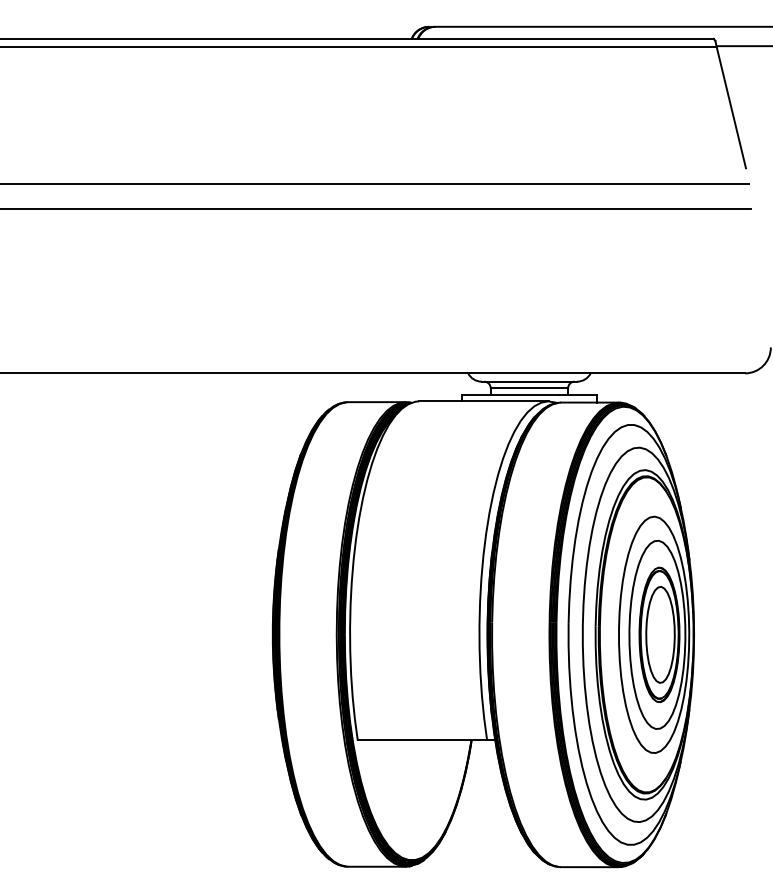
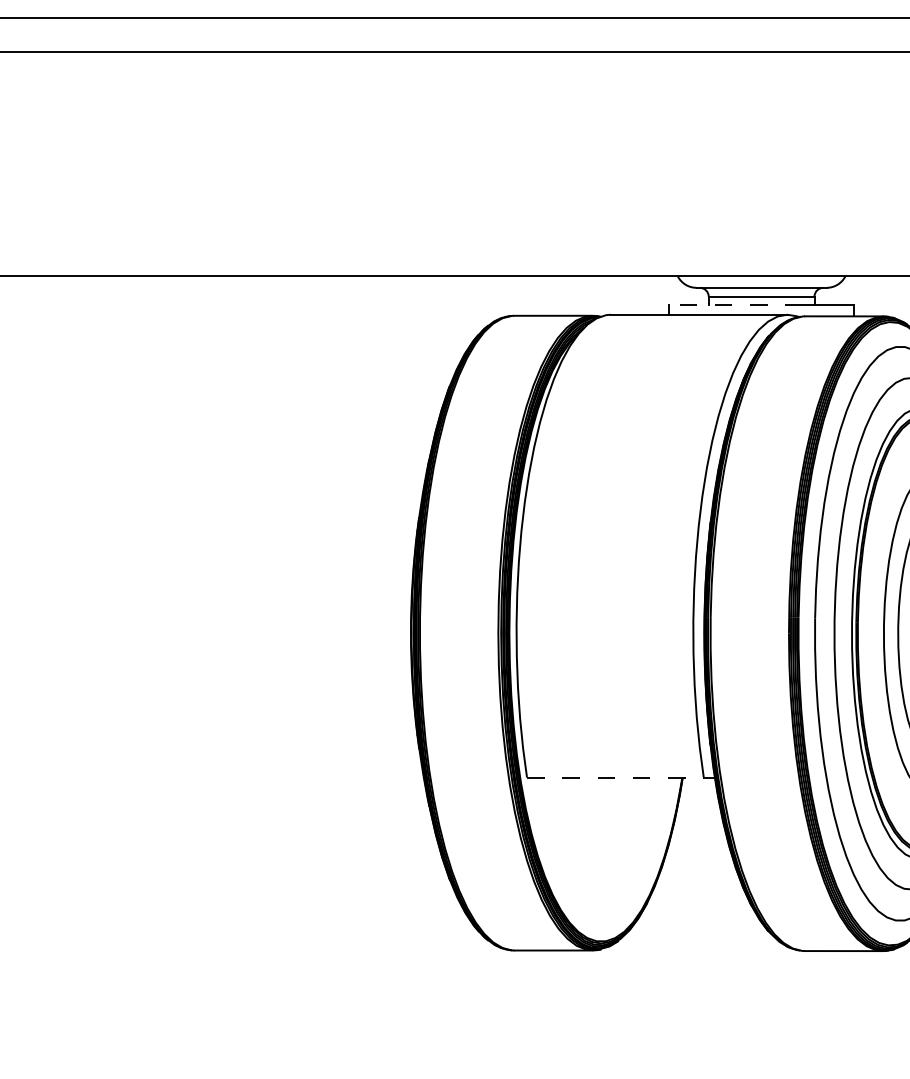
line: (510, 394) -> (735, 305), solid -> dashed
line: (422, 740) -> (615, 778), solid -> dashed

